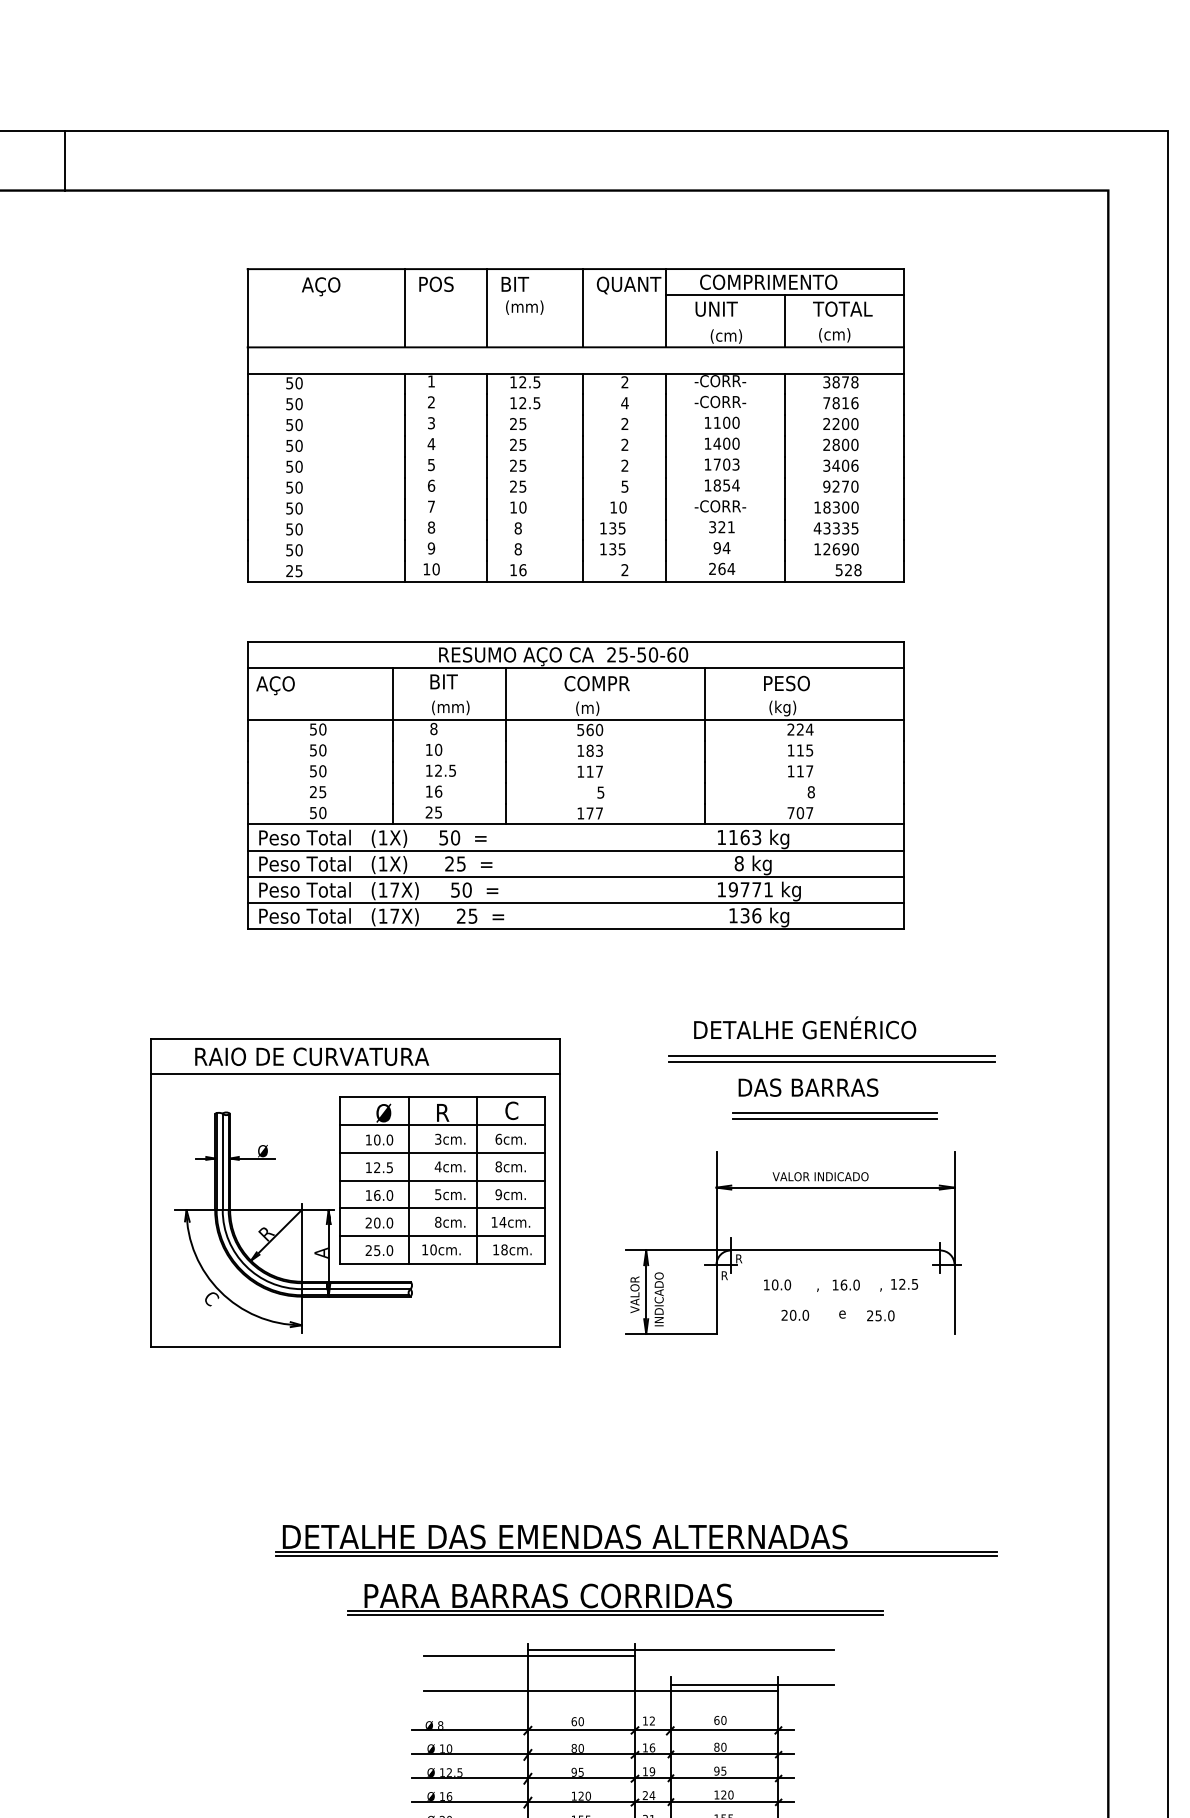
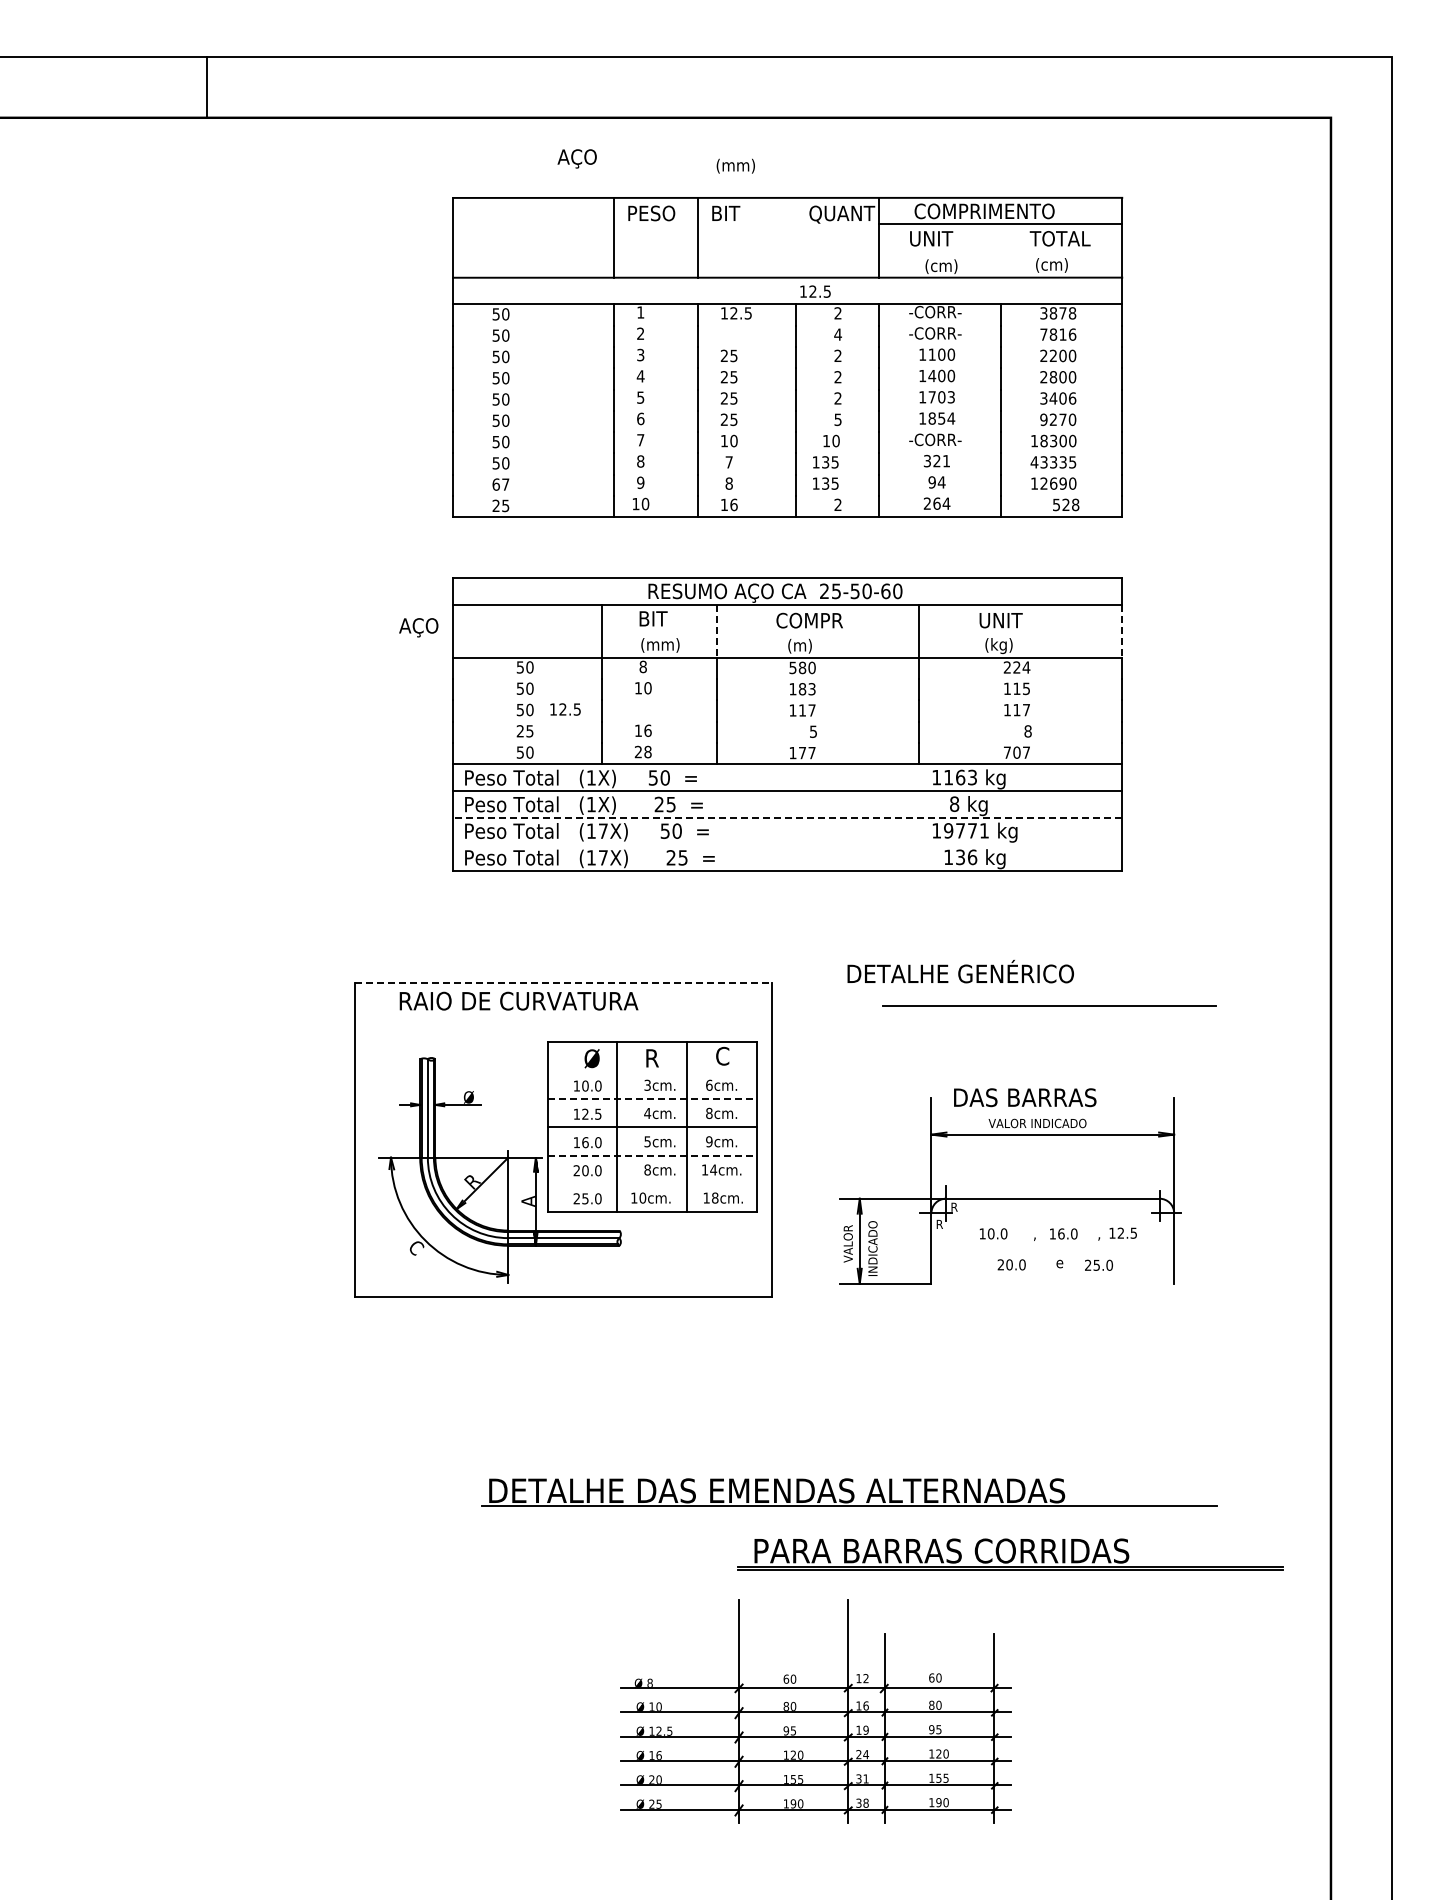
line: (64, 160) -> (206, 87), moved
text: (446, 284) -> (656, 213), POS -> PESO
text: (320, 286) -> (576, 158), moved
text: (524, 306) -> (735, 165), moved
line: (583, 307) -> (795, 237), removed
line: (784, 320) -> (1000, 250), removed
text: (525, 403) -> (815, 291), moved
text: (517, 528) -> (728, 462), 8 -> 7
text: (293, 550) -> (500, 484), 50 -> 67
text: (786, 683) -> (1002, 620), PESO -> UNIT
text: (275, 685) -> (418, 627), moved
line: (505, 694) -> (716, 631), solid -> dashed
line: (903, 694) -> (1122, 631), solid -> dashed
text: (590, 729) -> (802, 667), 560 -> 580
text: (441, 770) -> (565, 709), moved
text: (438, 811) -> (647, 751), 25 -> 28
line: (575, 876) -> (787, 817), solid -> dashed
line: (575, 903) -> (787, 844), removed
text: (804, 1027) -> (960, 971), moved
line: (355, 1038) -> (563, 982), solid -> dashed
line: (832, 1056) -> (1049, 1000), removed
line: (354, 1074) -> (562, 1019), removed
text: (808, 1087) -> (1025, 1097), moved
line: (835, 1112) -> (1052, 1058), removed
line: (835, 1119) -> (1052, 1065), removed
line: (442, 1125) -> (651, 1071), removed
line: (443, 1153) -> (652, 1099), solid -> dashed
line: (443, 1208) -> (652, 1155), solid -> dashed
line: (442, 1236) -> (651, 1184), removed
line: (636, 1555) -> (849, 1509), removed
part: (615, 1599) -> (1010, 1554), moved
line: (680, 1649) -> (894, 1605), removed
line: (529, 1655) -> (740, 1611), removed
line: (751, 1685) -> (967, 1642), removed
line: (600, 1691) -> (813, 1648), removed

